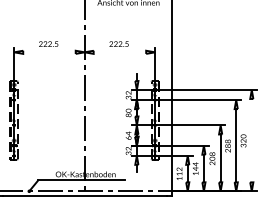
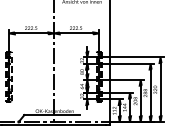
line: (49, 52) -> (31, 33), added
line: (119, 52) -> (76, 33), added
line: (251, 140) -> (160, 89), added

